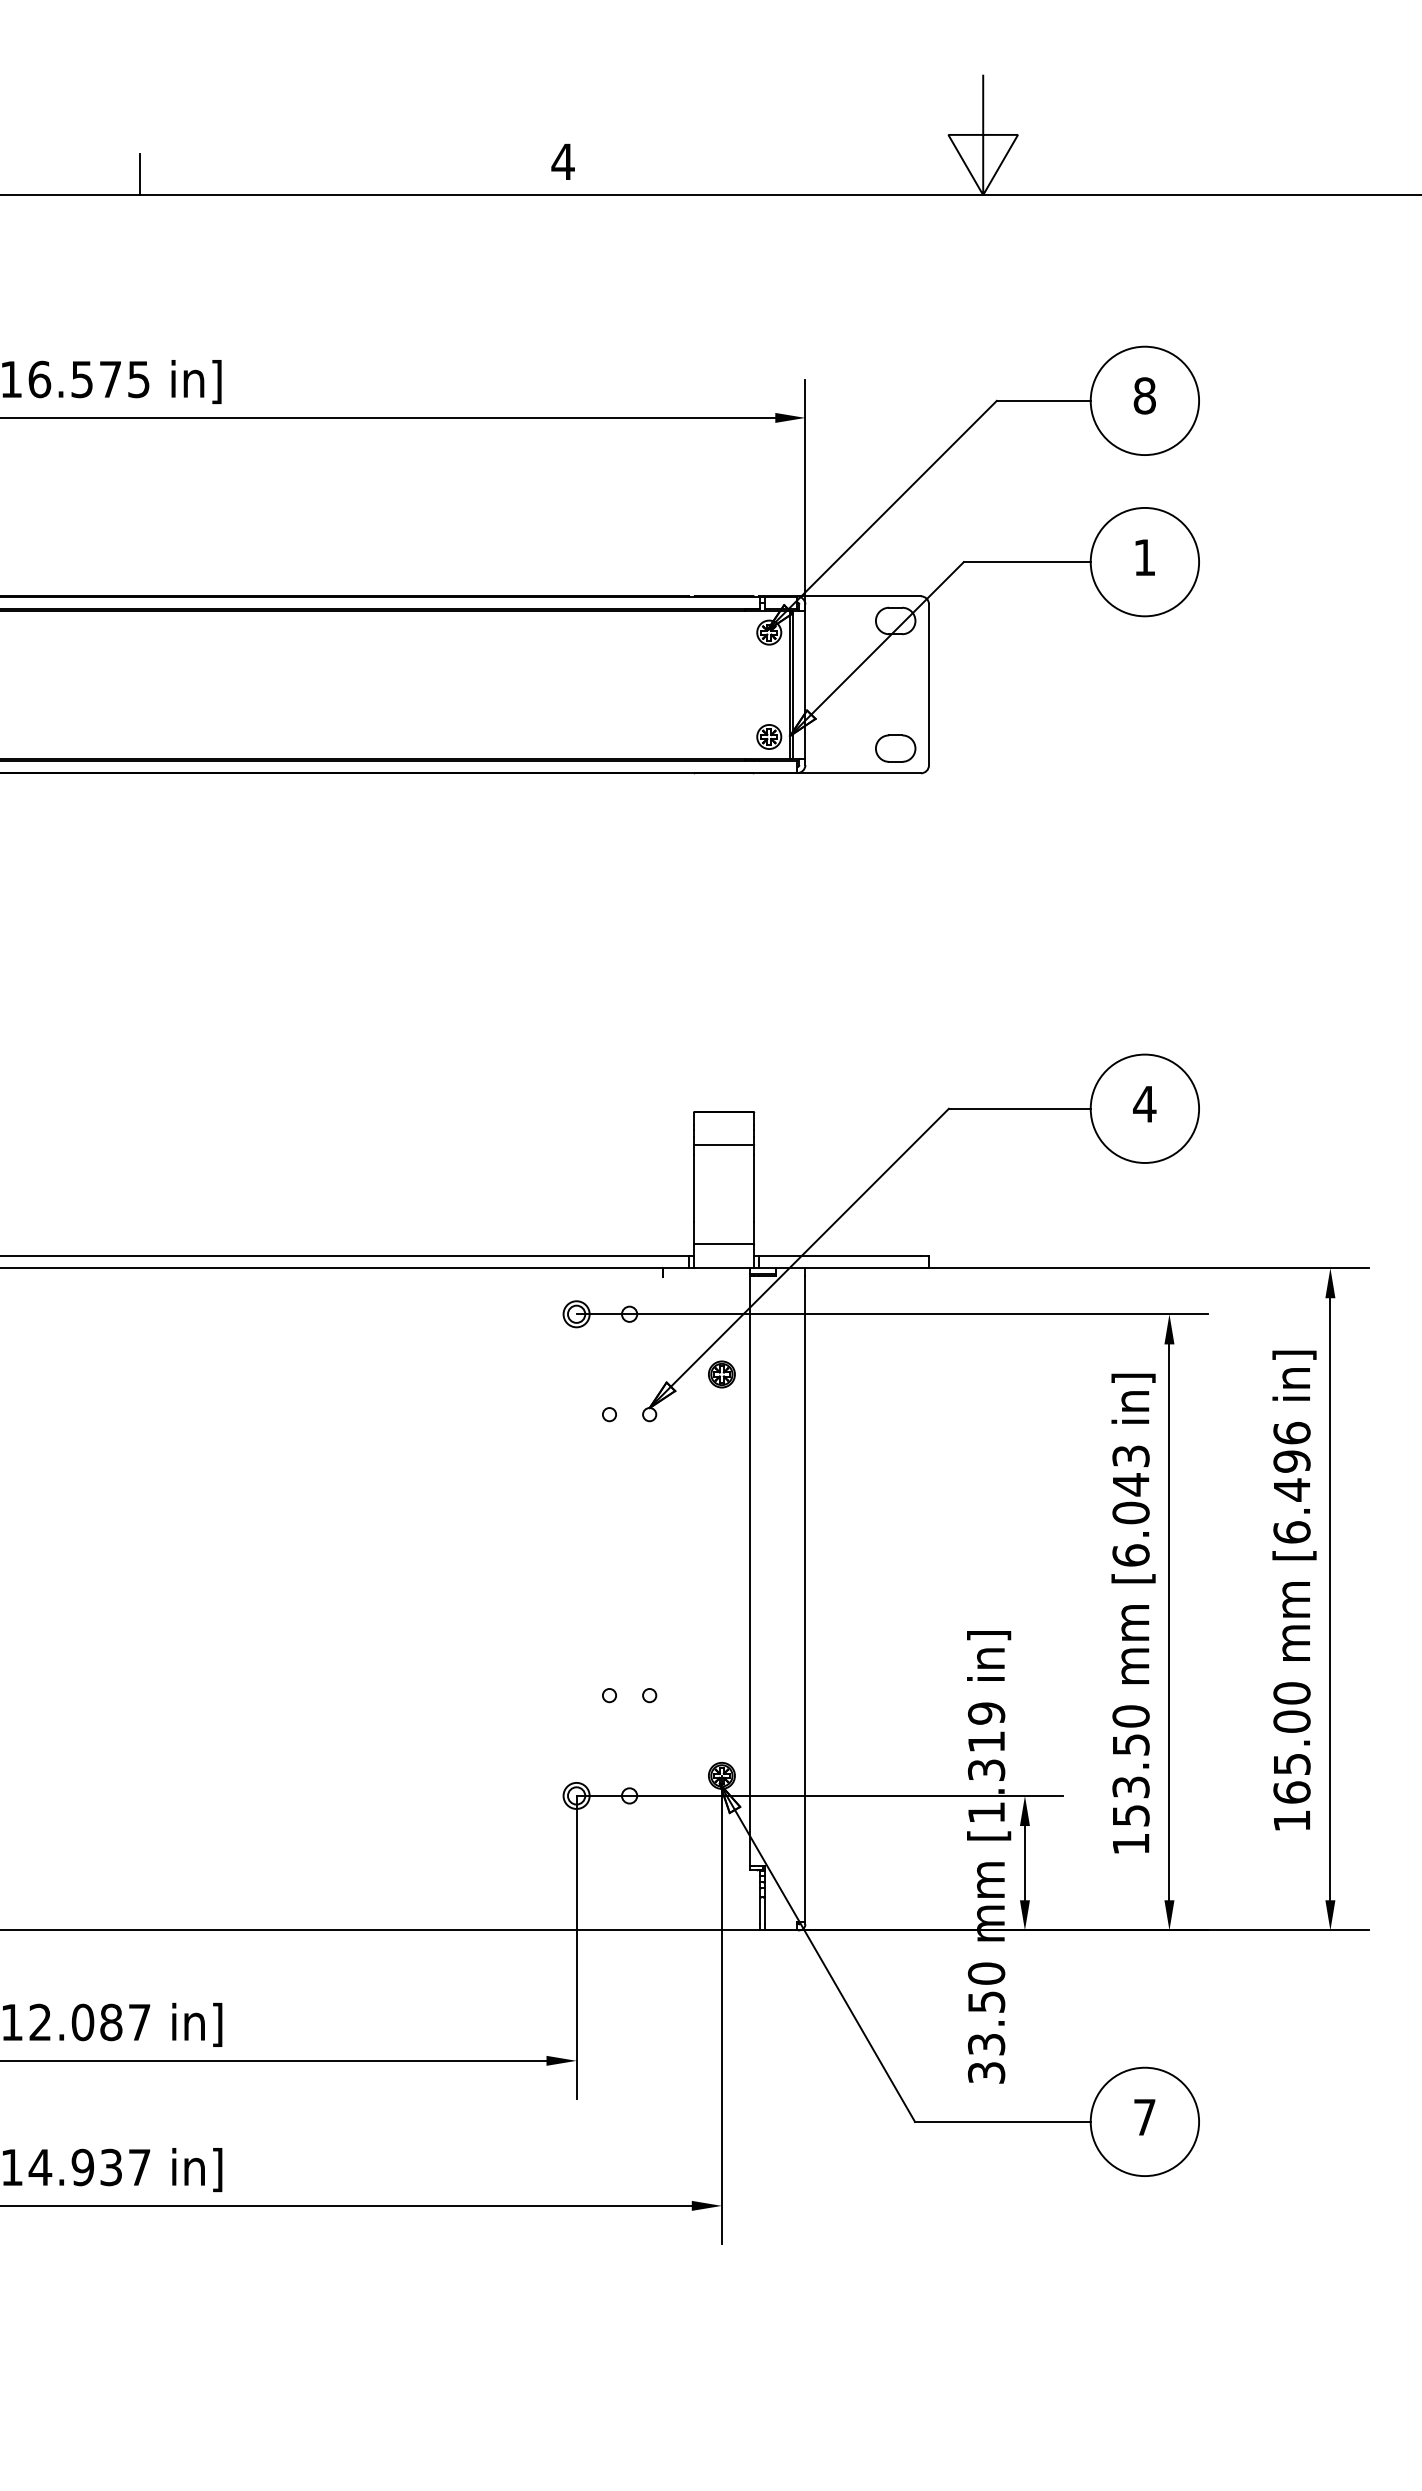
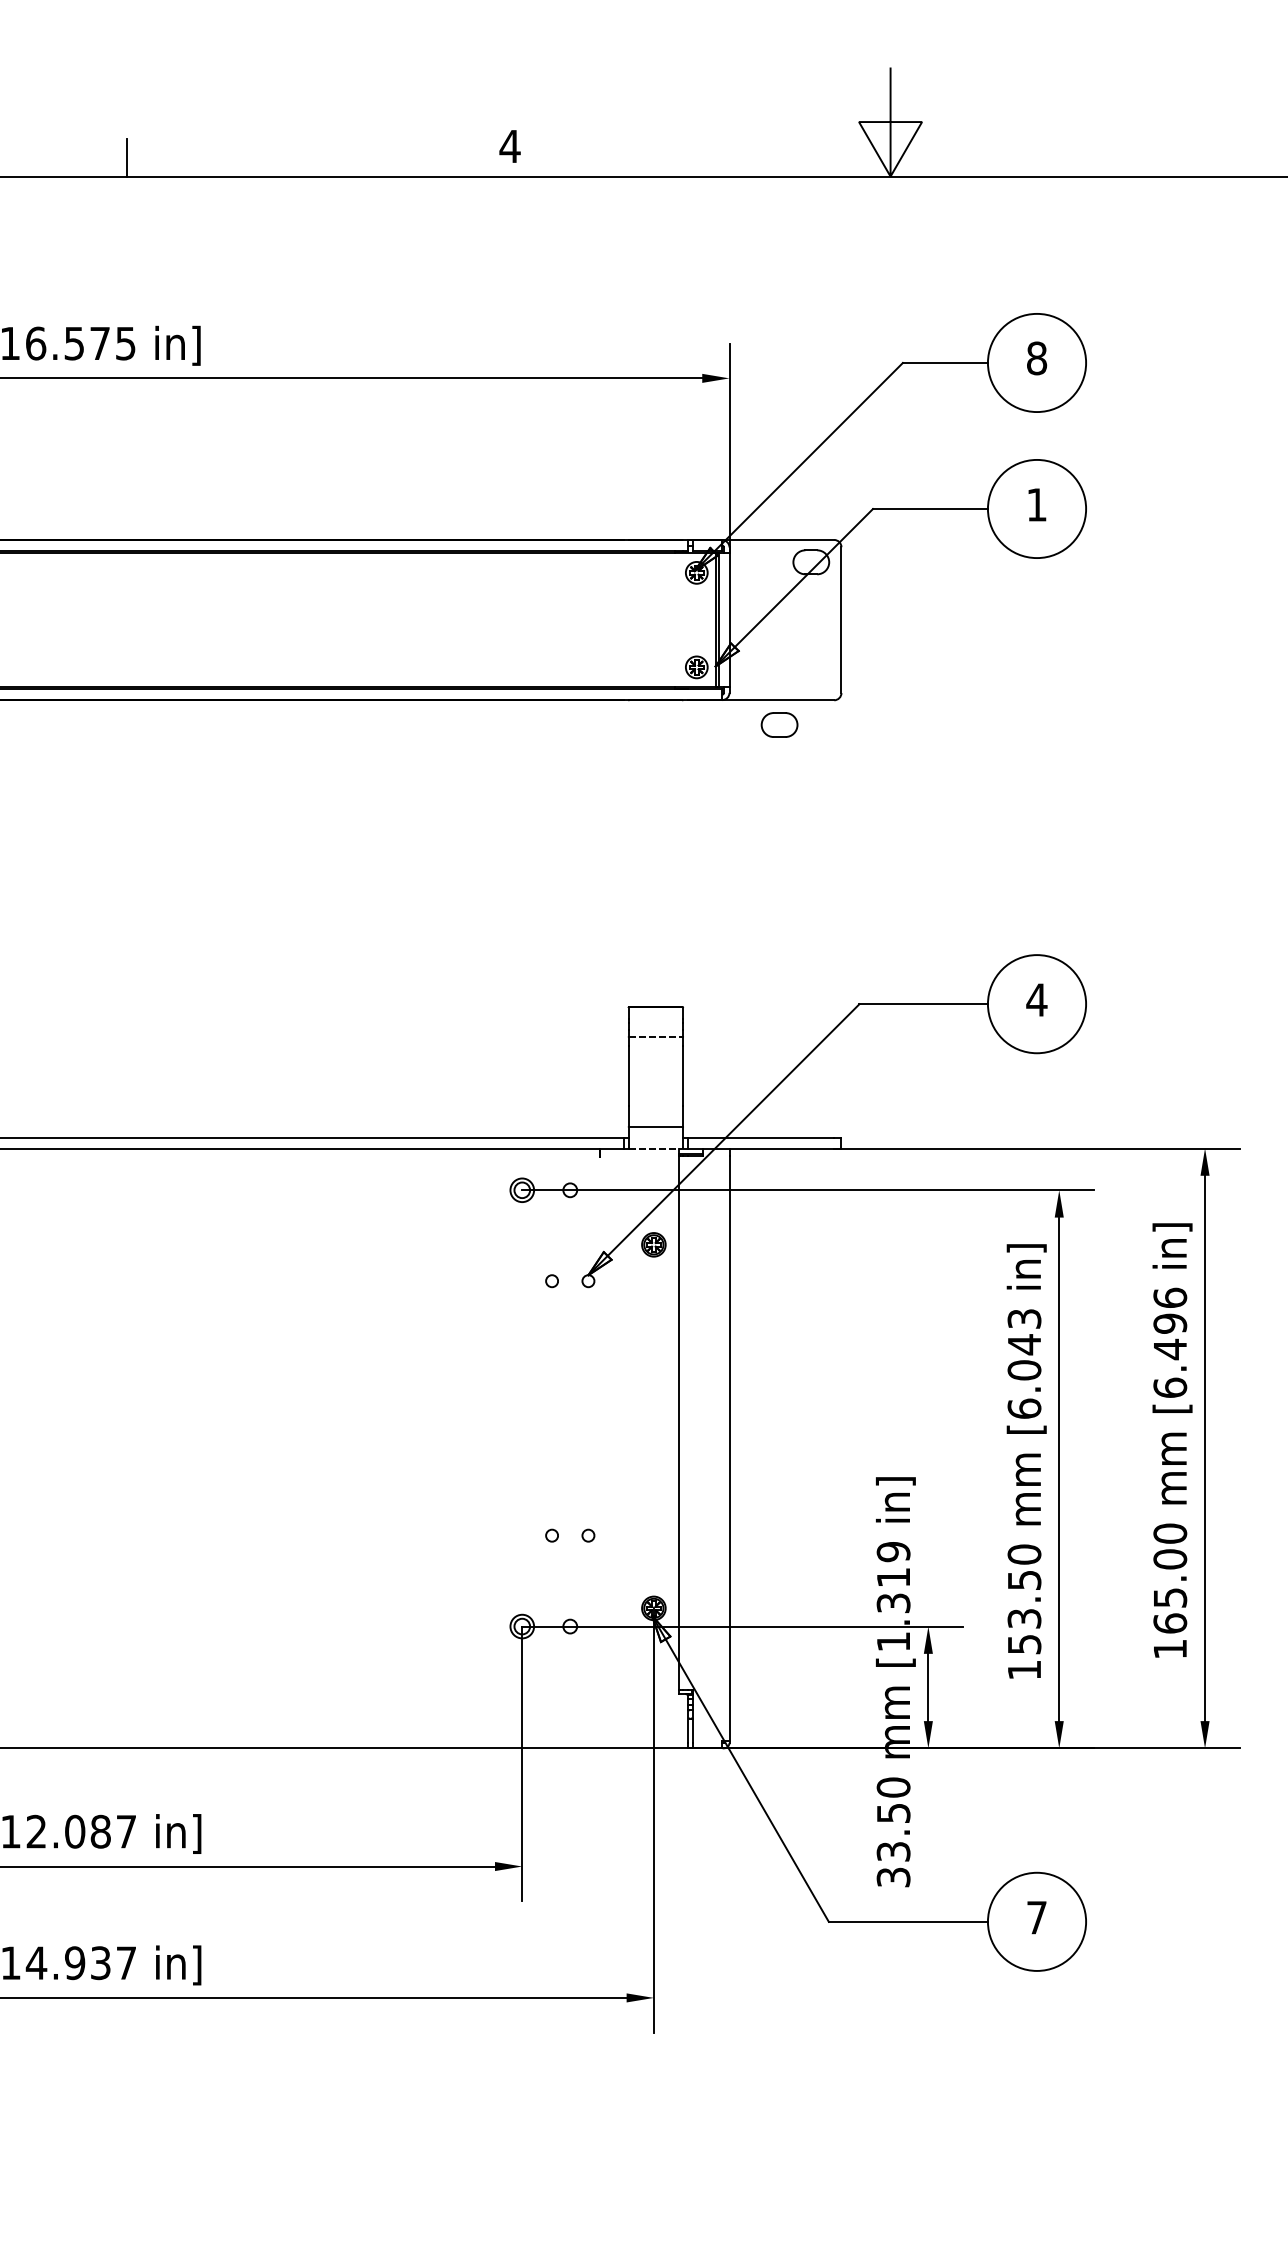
part: (895, 748) -> (779, 724), moved
line: (724, 1145) -> (656, 1037), solid -> dashed
line: (724, 1268) -> (656, 1148), solid -> dashed

